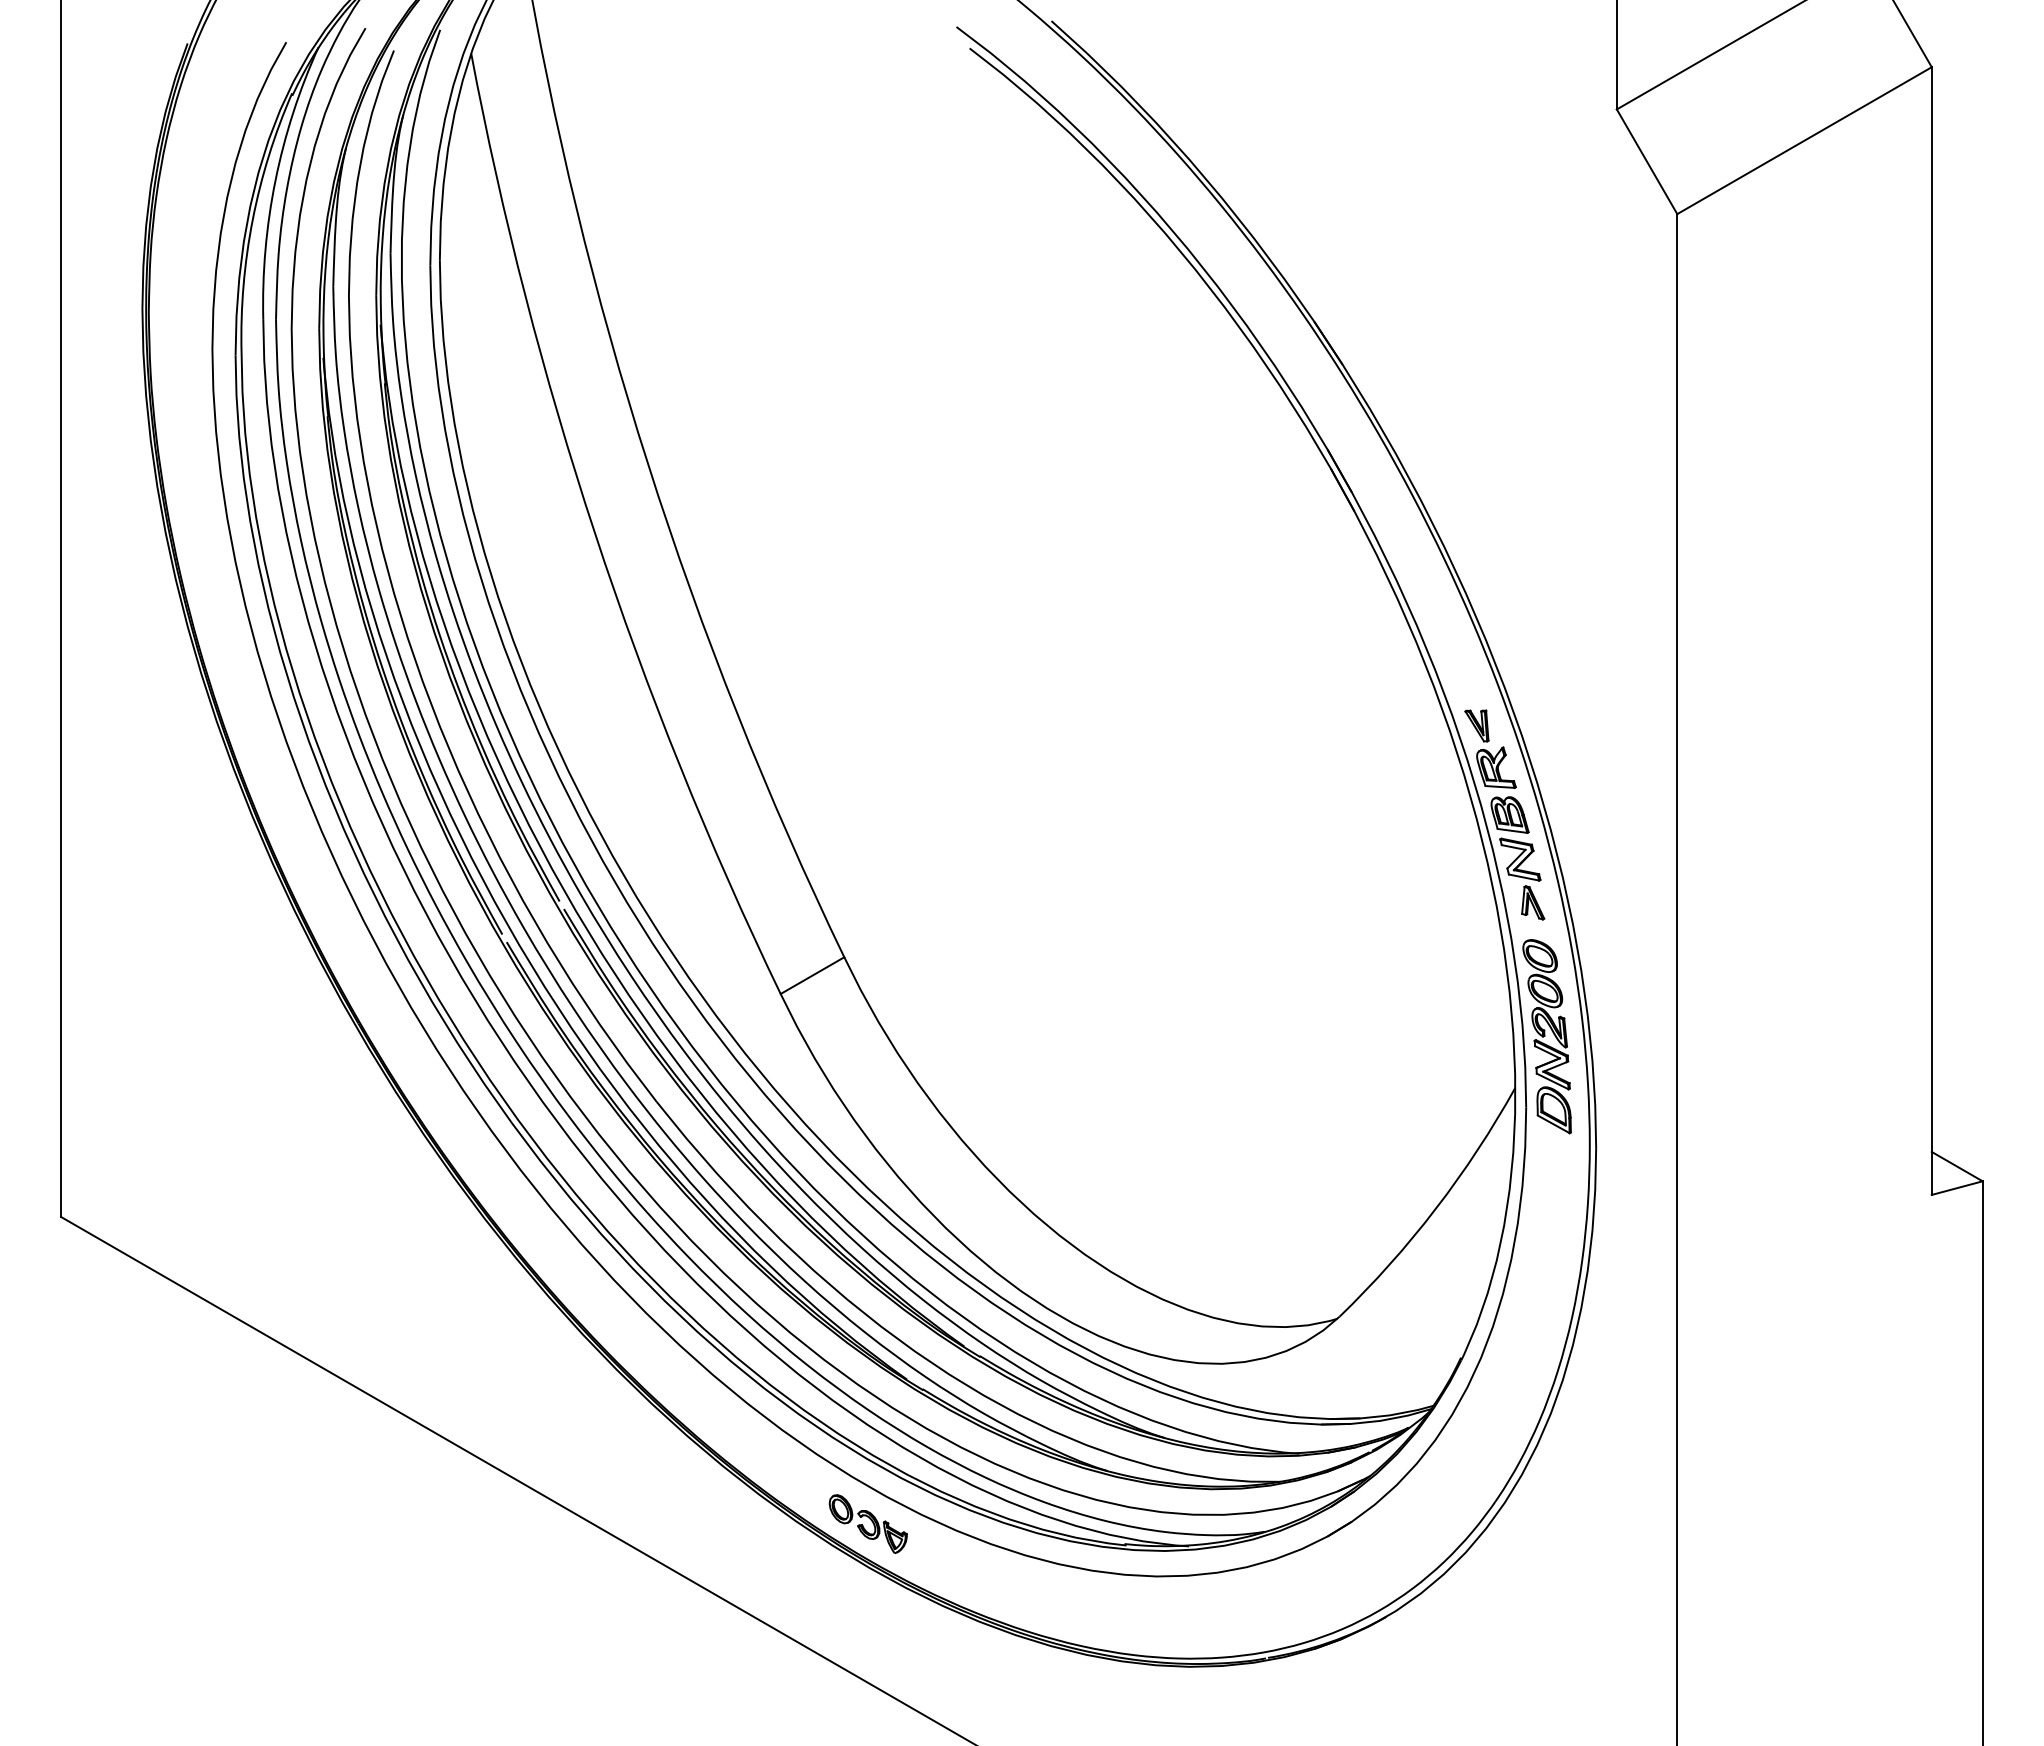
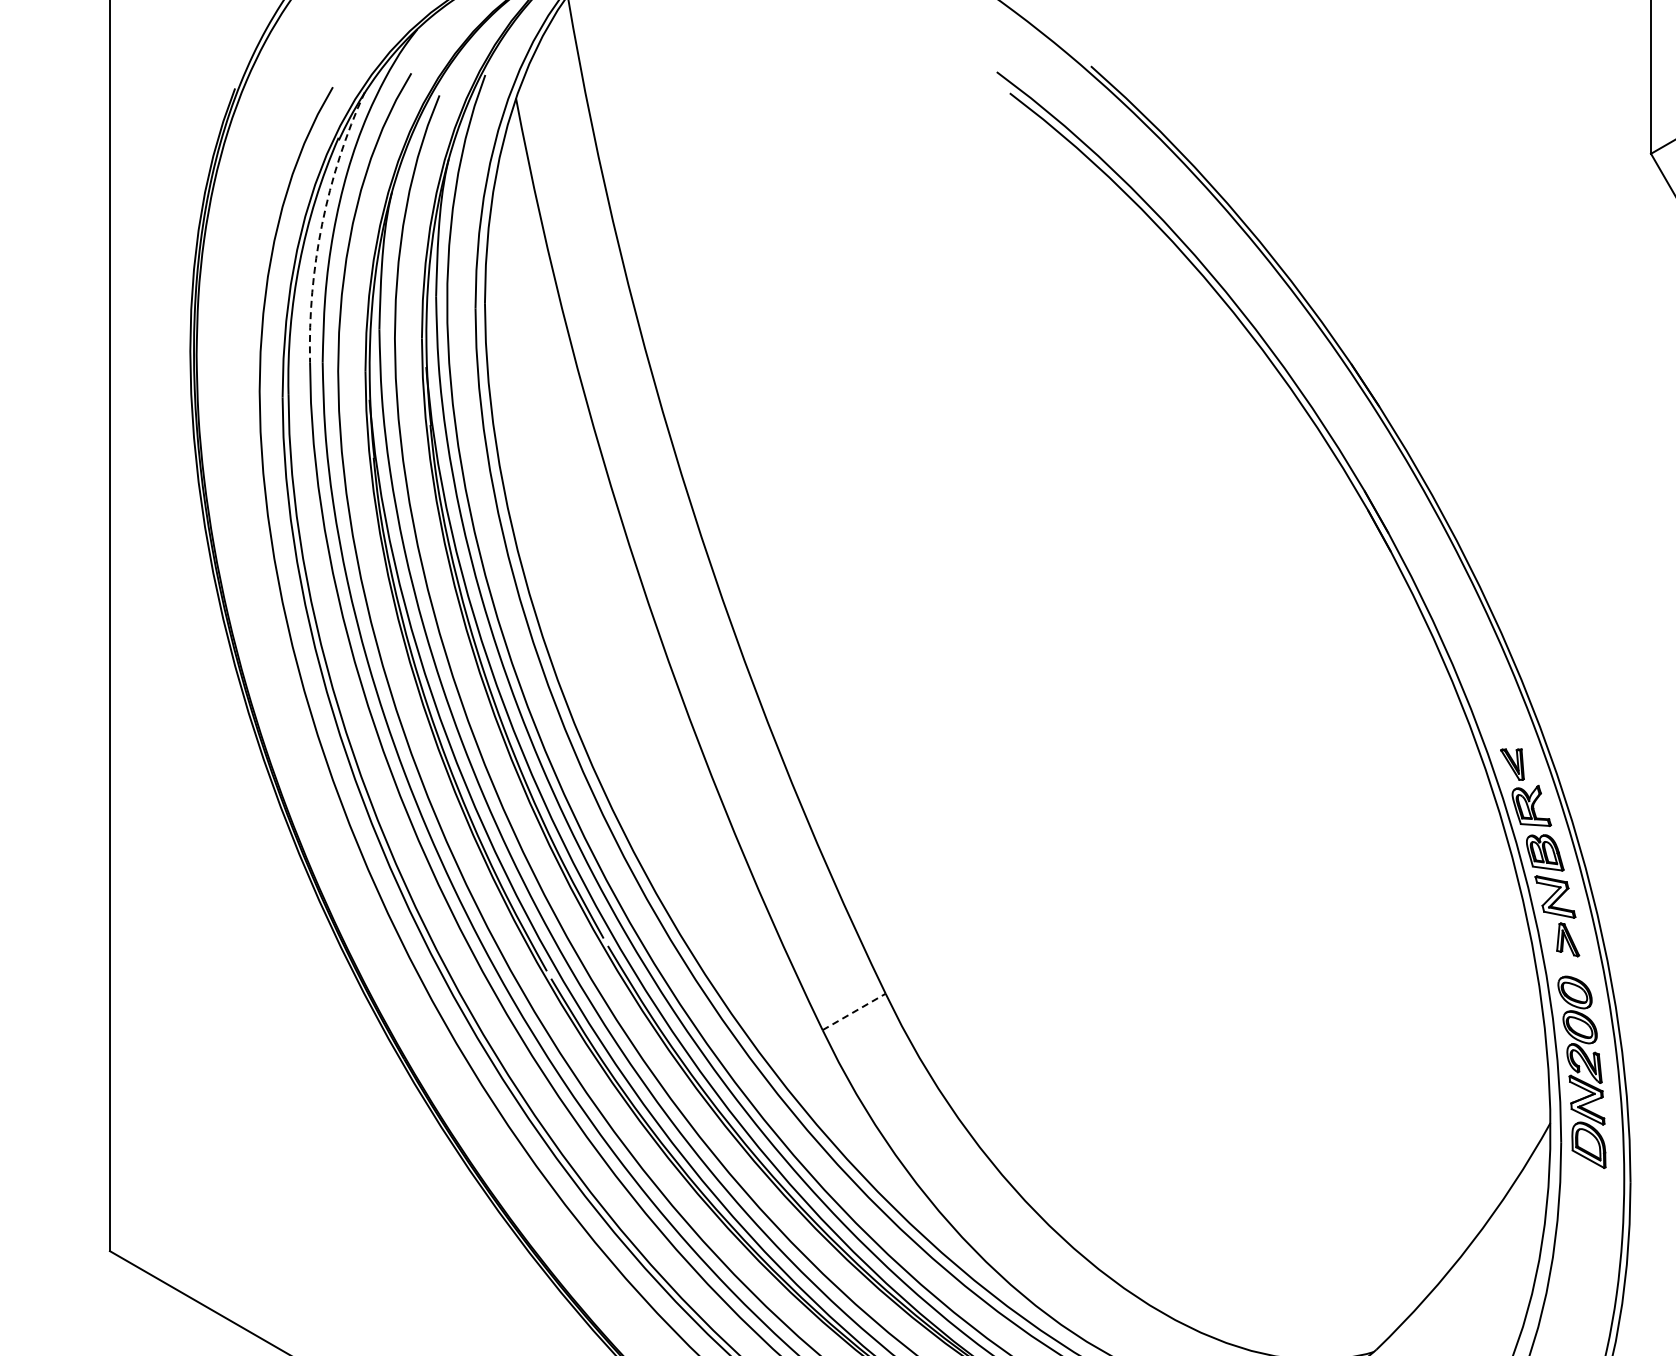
arc: (275, 180) -> (322, 224), solid -> dashed
line: (812, 975) -> (854, 1011), solid -> dashed

